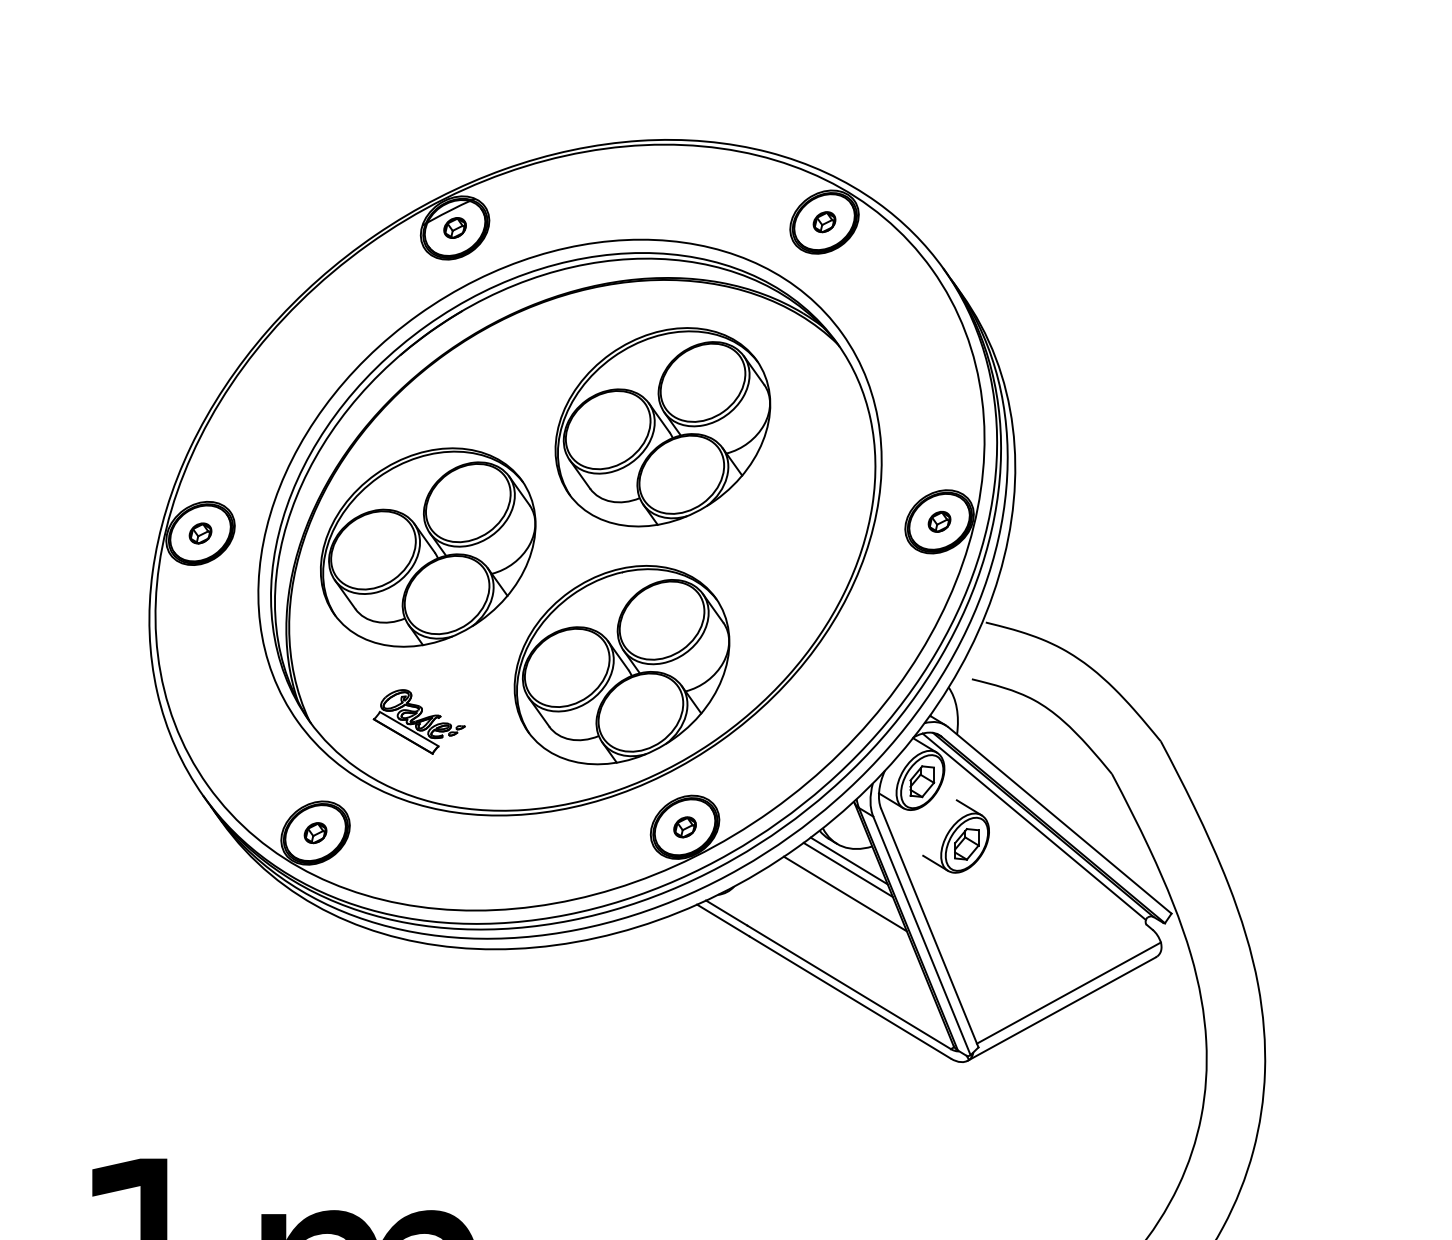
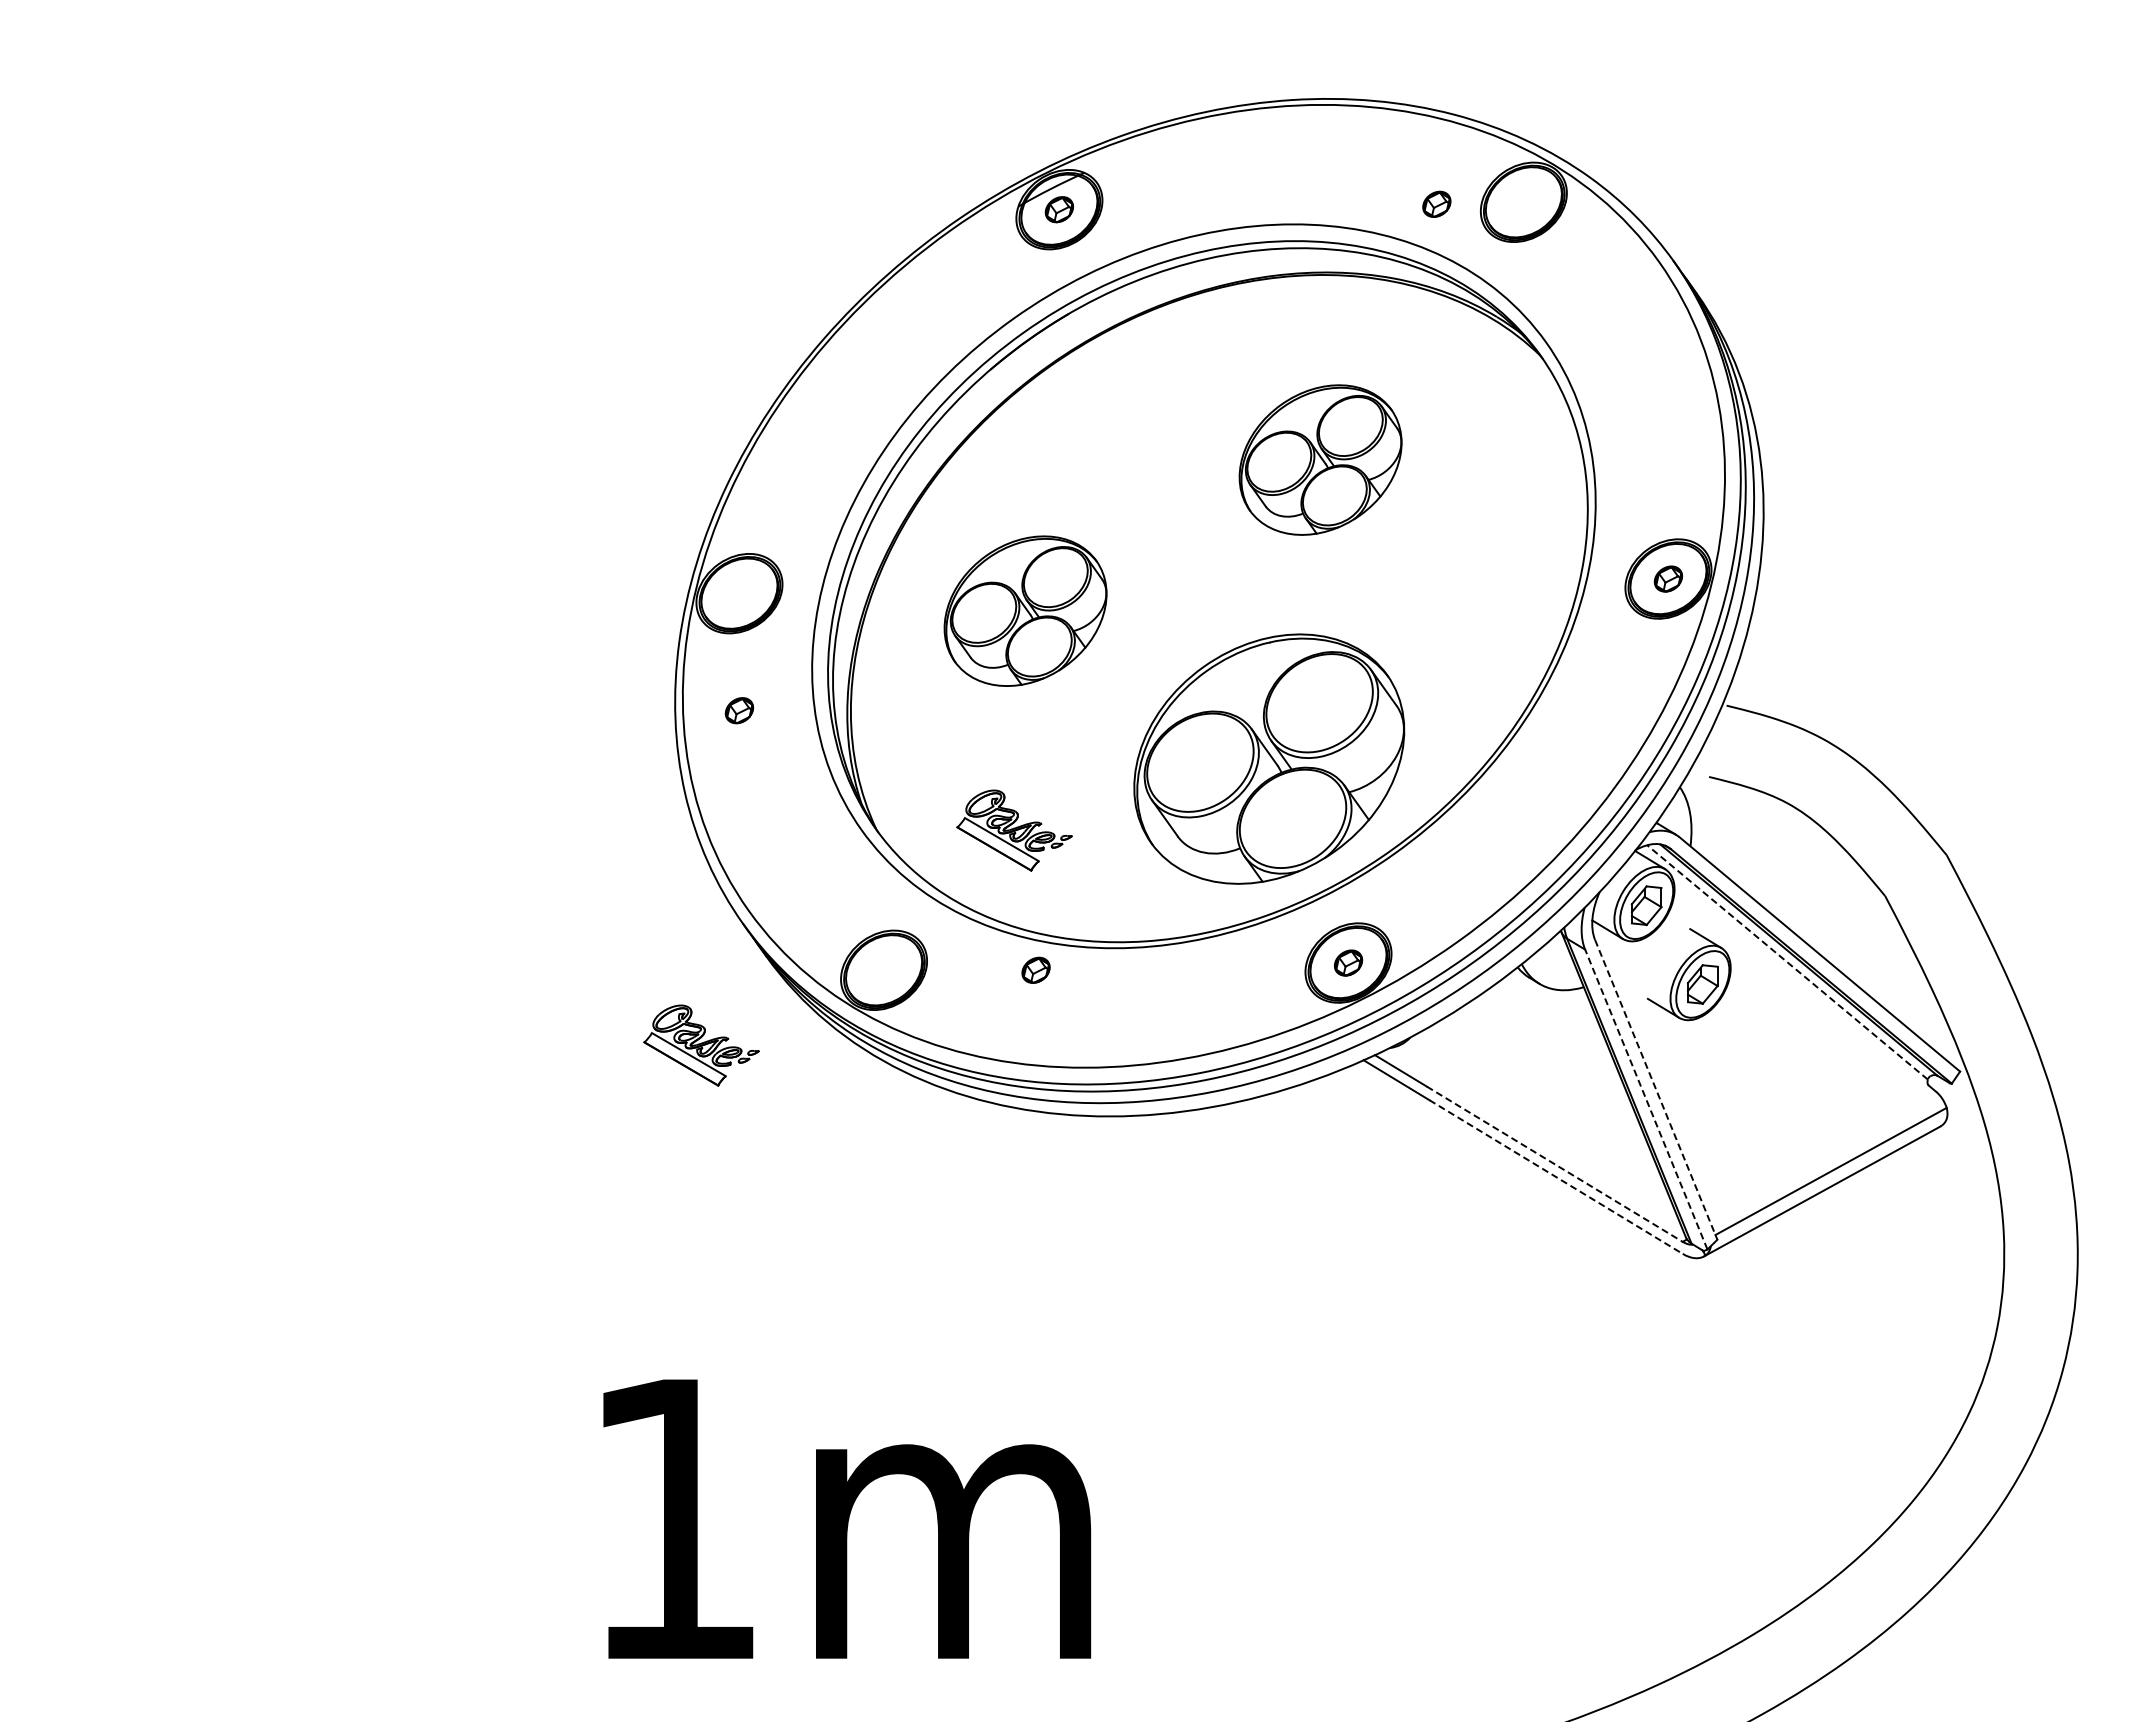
part: (824, 221) -> (1436, 203), moved
part: (662, 426) -> (1320, 459), size x0.6
part: (200, 533) -> (739, 710), moved
part: (428, 546) -> (1025, 610), size x0.6
line: (1034, 826) -> (1787, 962), solid -> dashed
part: (315, 832) -> (1035, 969), moved
line: (848, 861) -> (1554, 1005), removed
line: (848, 869) -> (1553, 1016), removed
part: (170, 892) -> (701, 1045), added
line: (844, 893) -> (1549, 1046), removed
line: (930, 927) -> (1656, 1089), solid -> dashed
line: (922, 935) -> (1646, 1099), solid -> dashed
line: (848, 987) -> (1554, 1164), solid -> dashed
line: (850, 997) -> (1556, 1177), solid -> dashed

